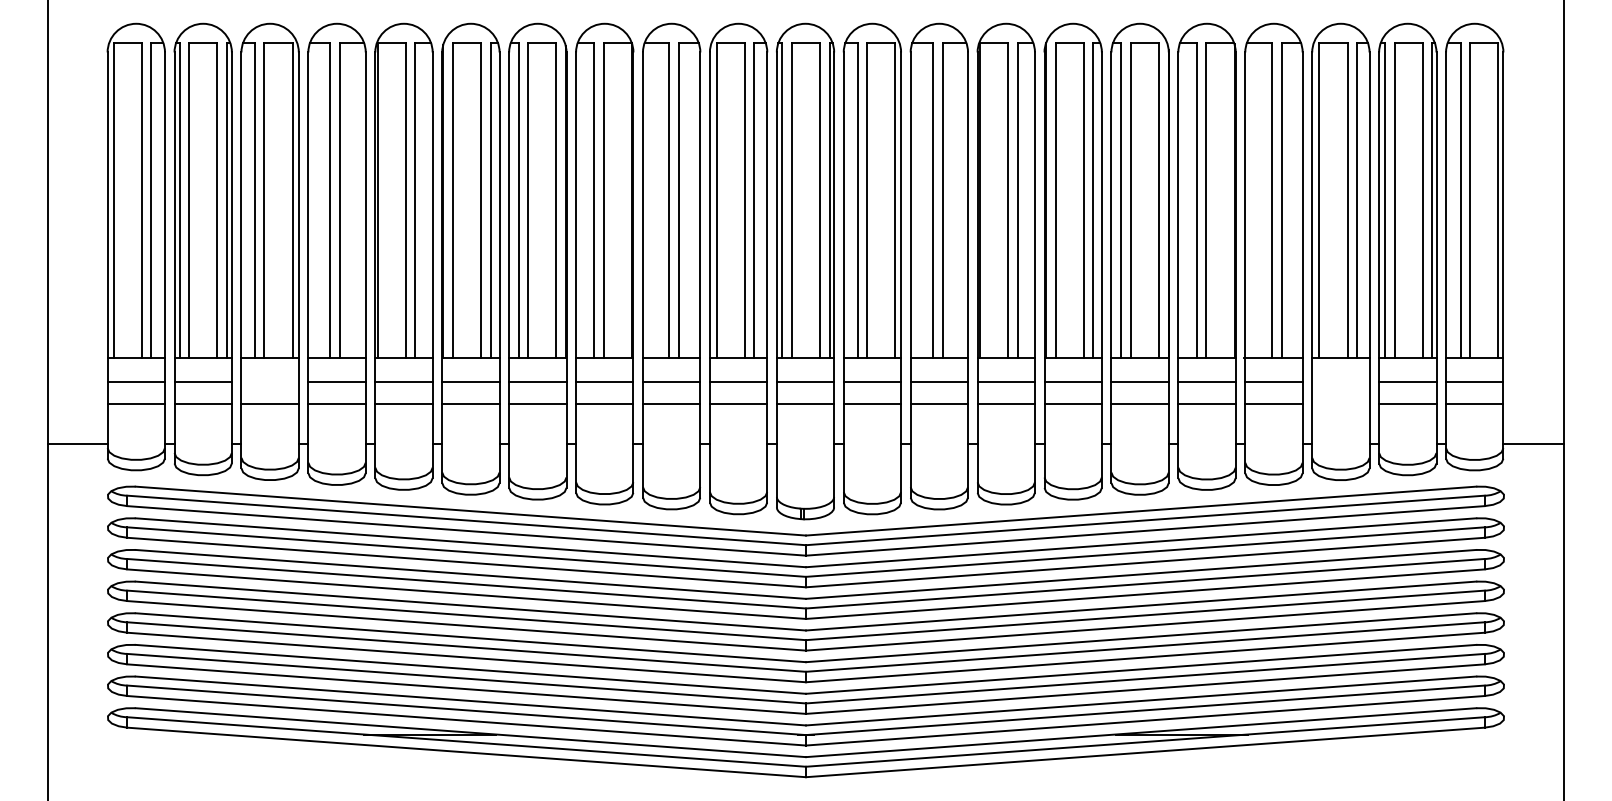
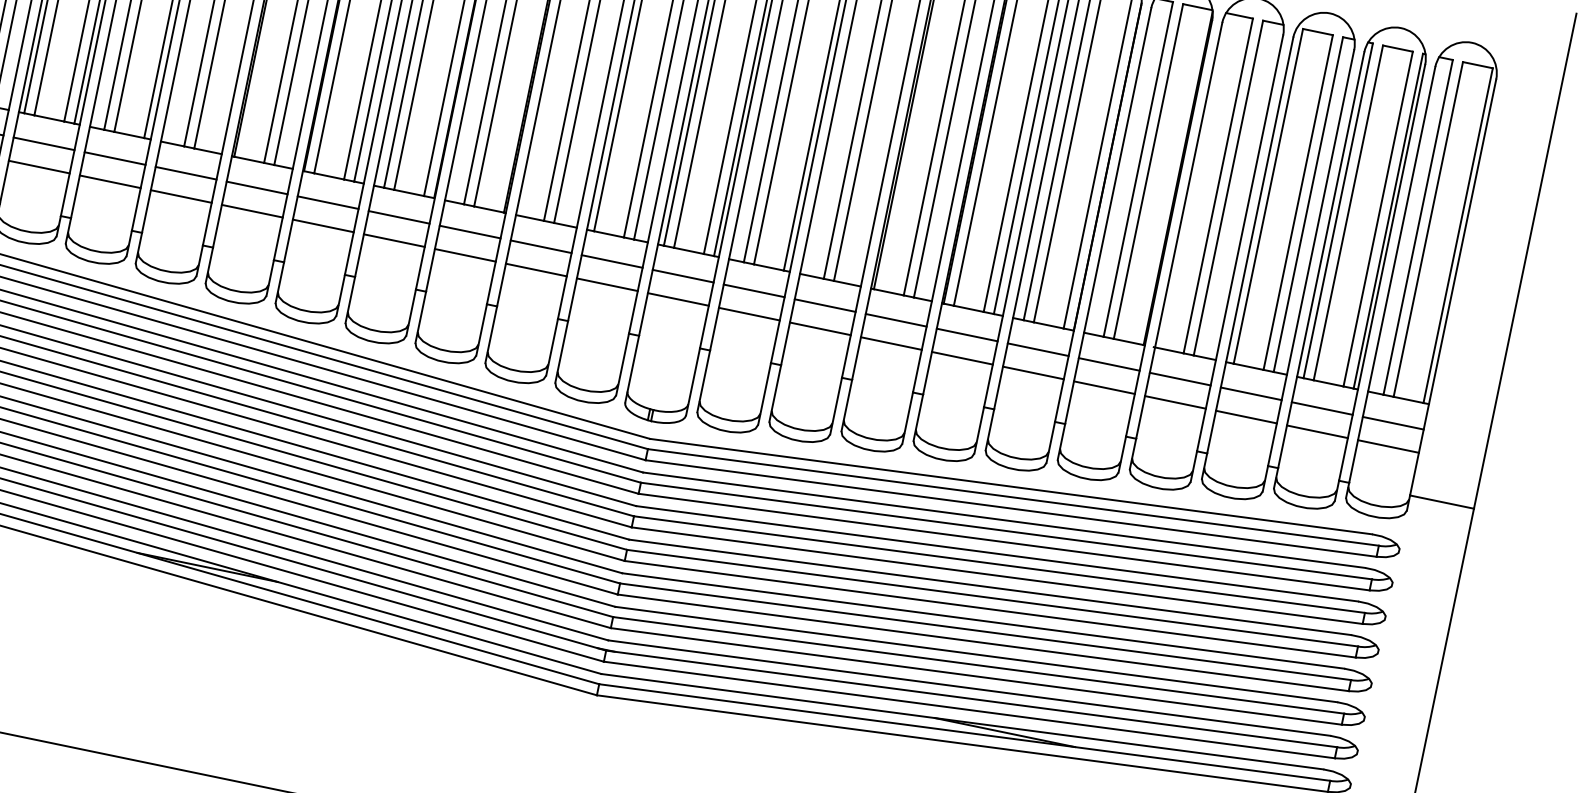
line: (269, 382) -> (114, 158), added
line: (1340, 382) -> (1250, 393), added
line: (1340, 404) -> (1245, 417), added

